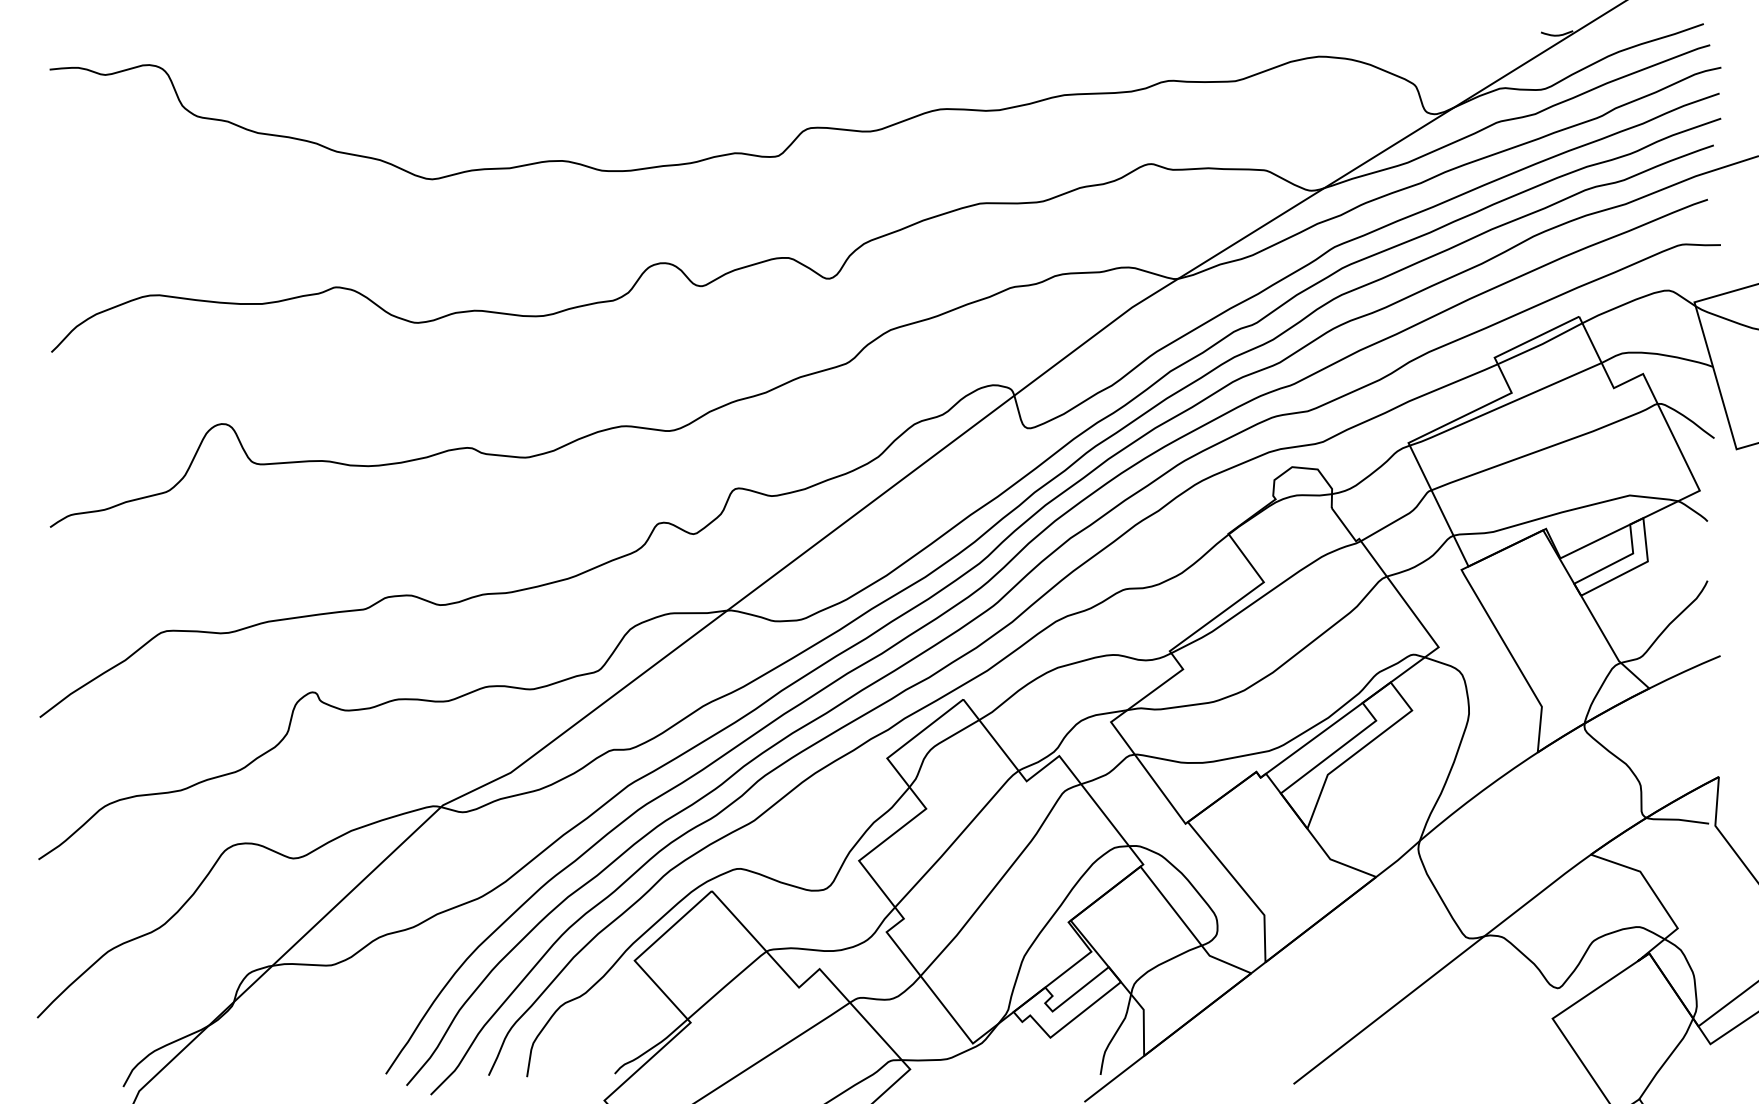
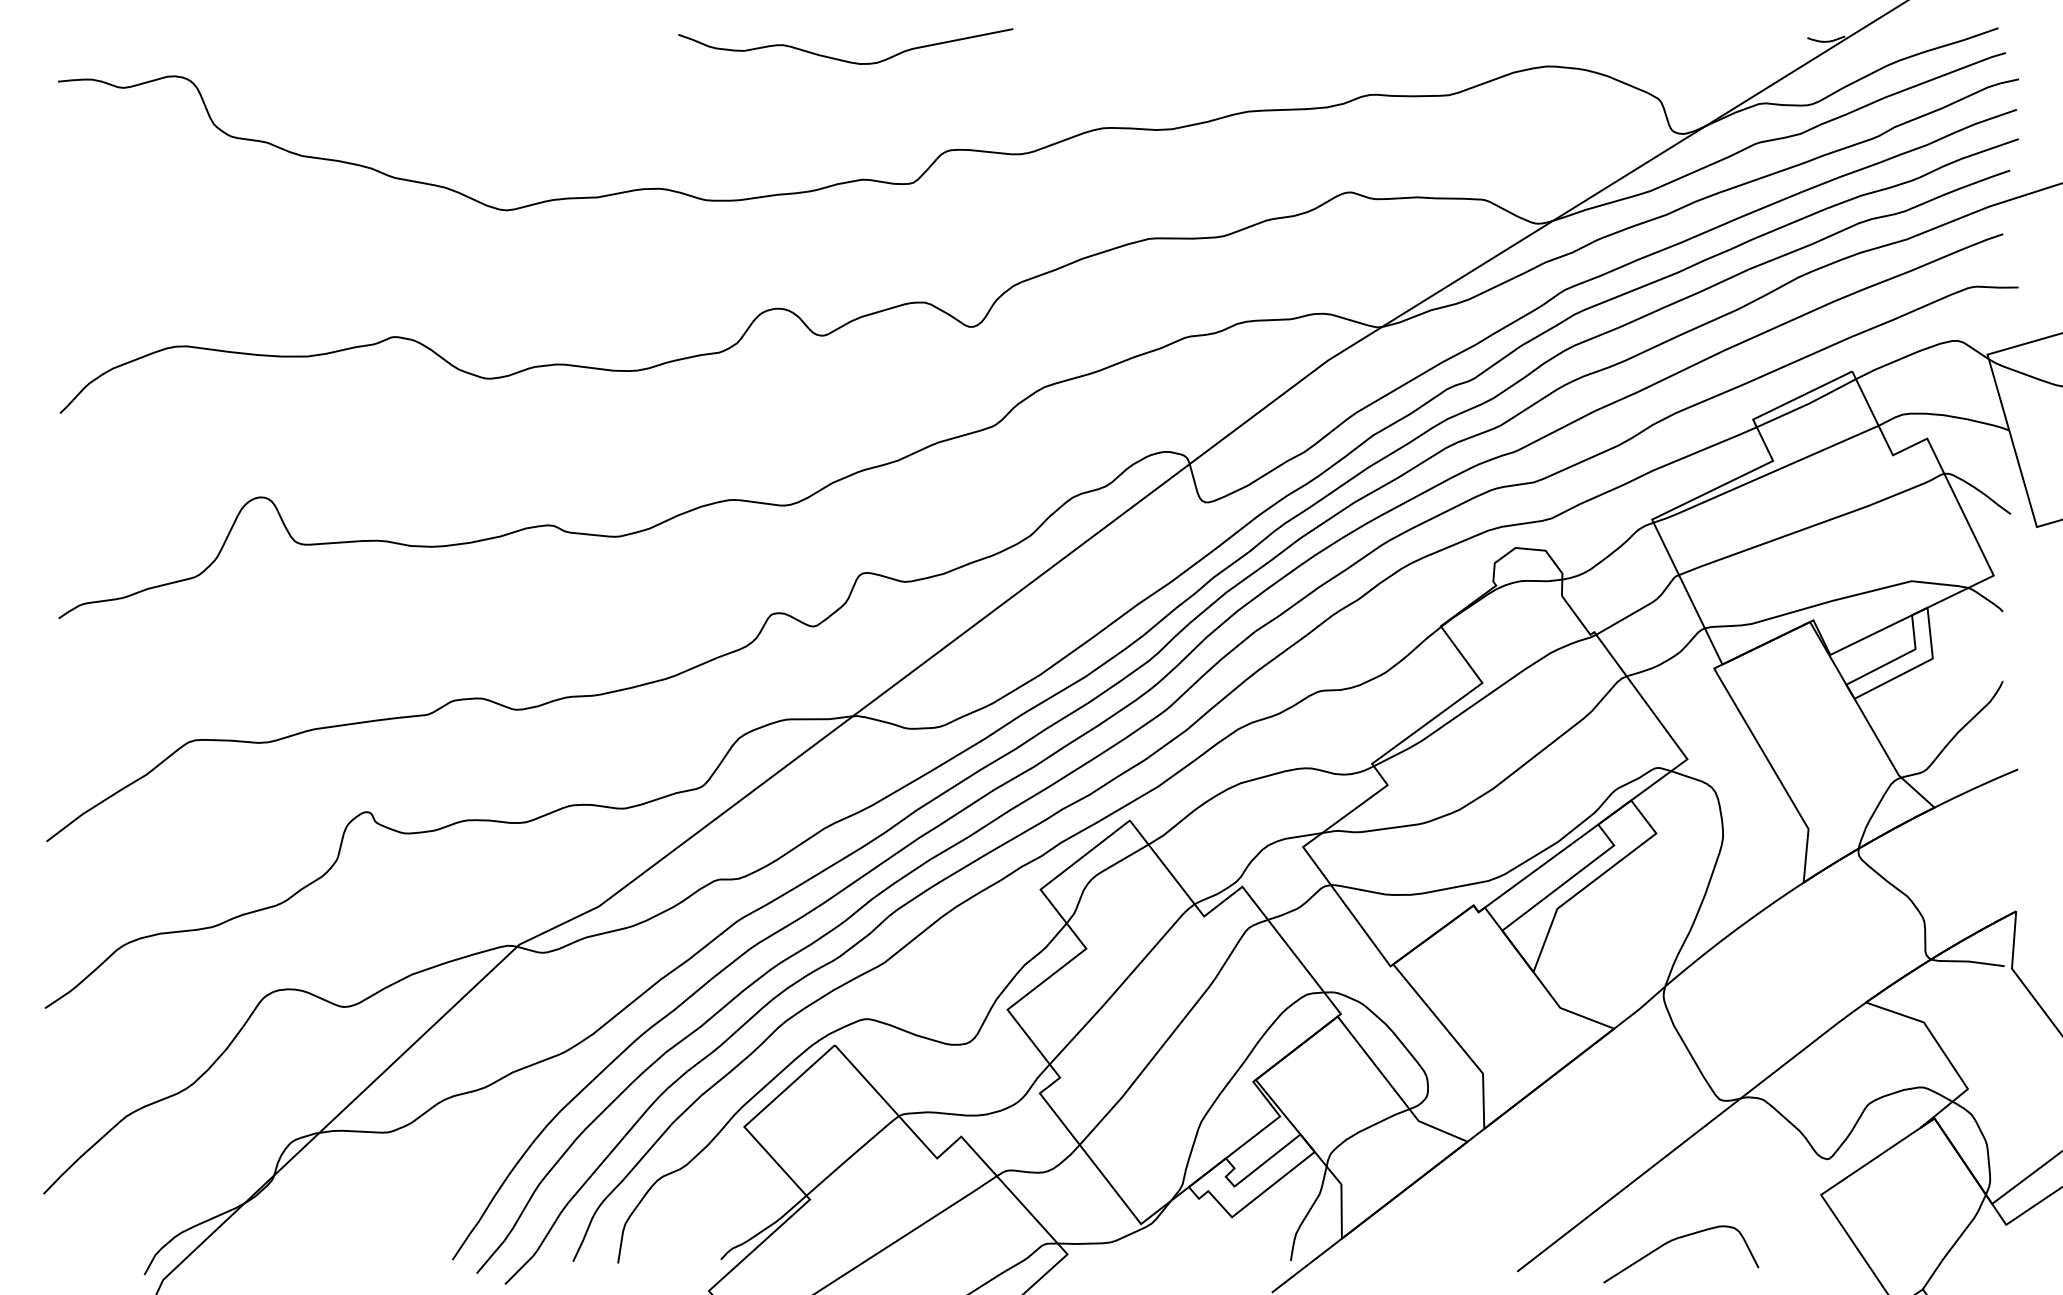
curve: (719, 50) -> (843, 59), added
curve: (1430, 1056) -> (1677, 1239), added

